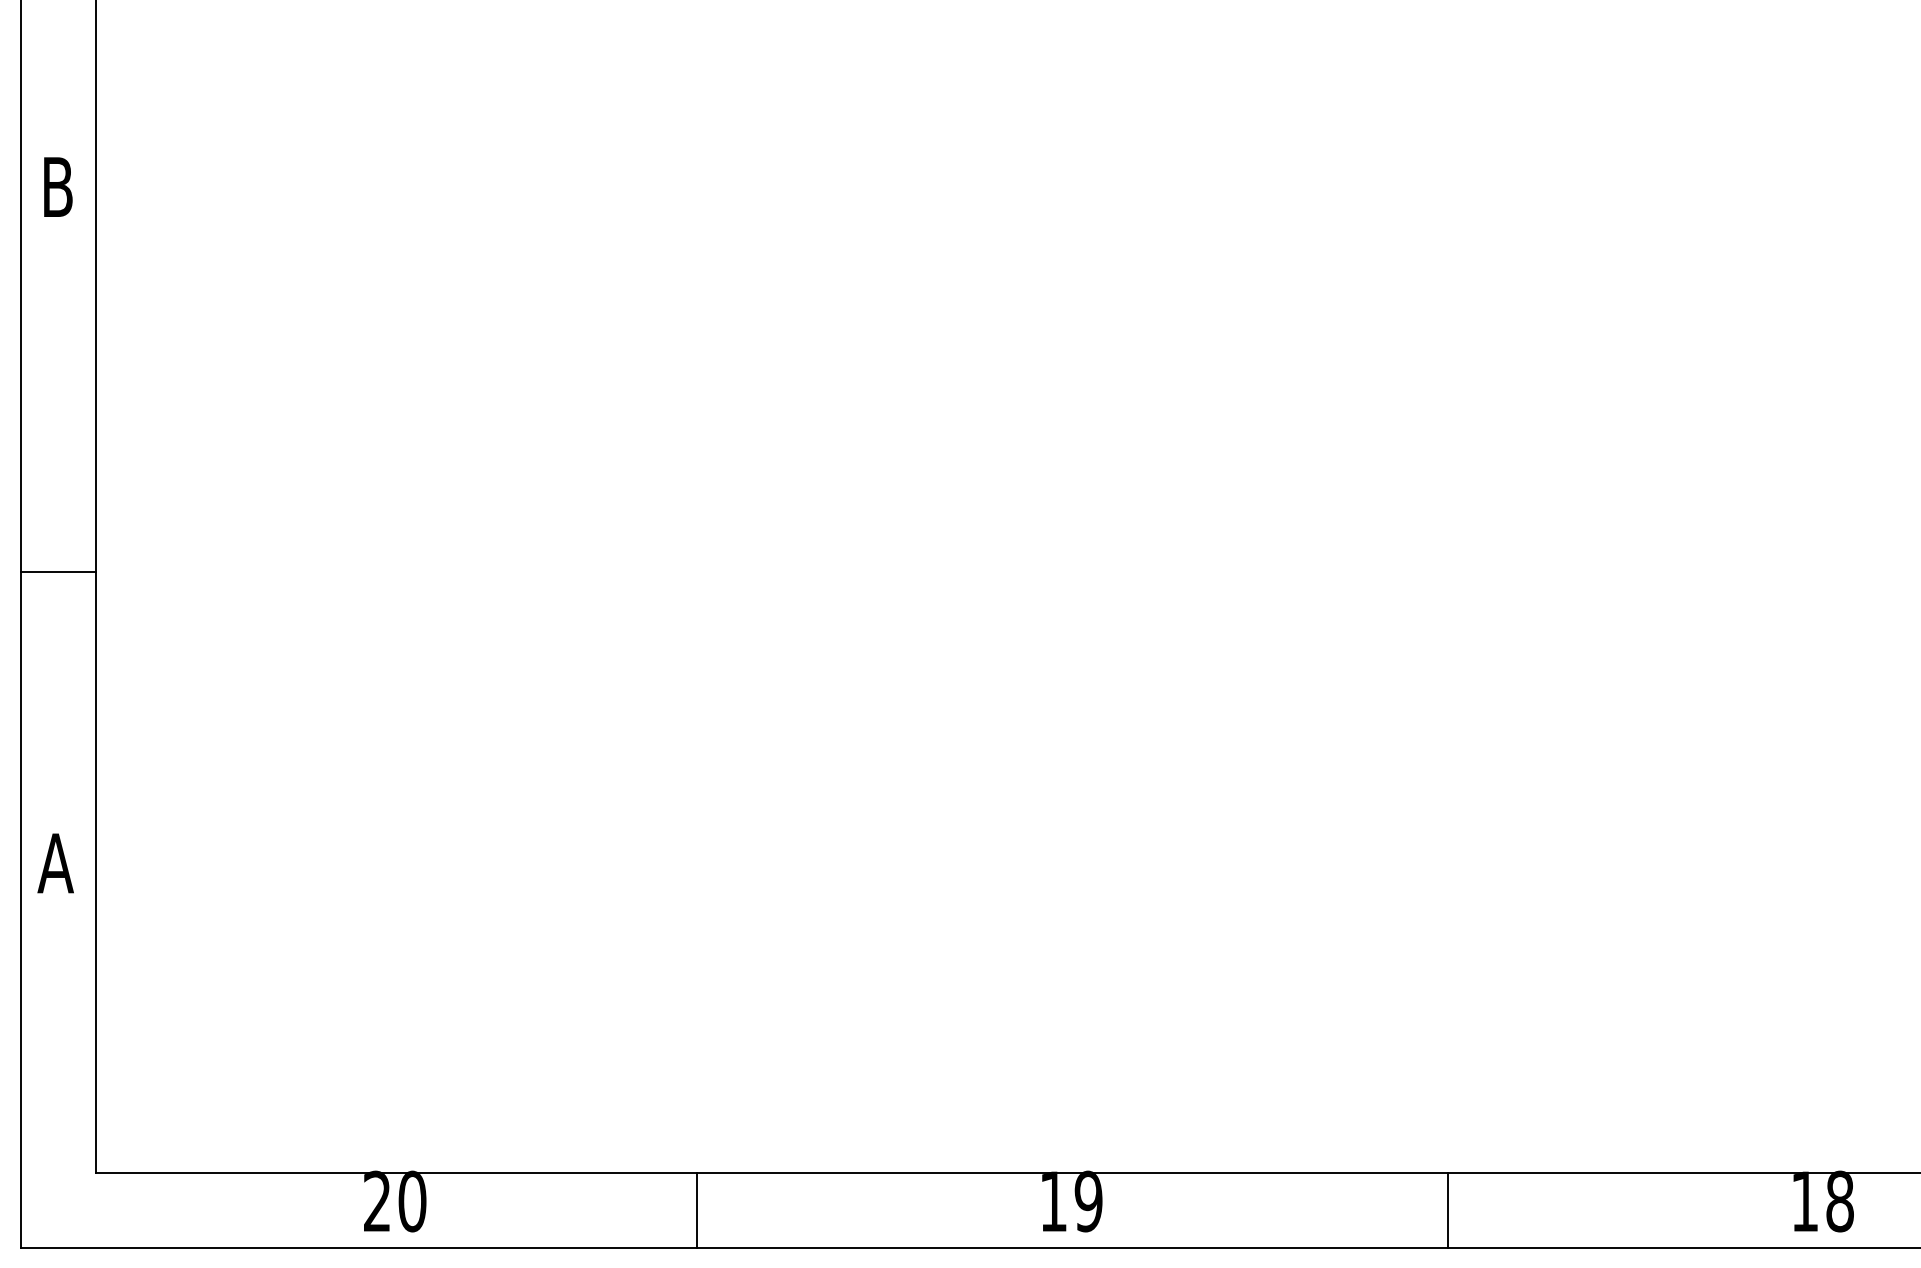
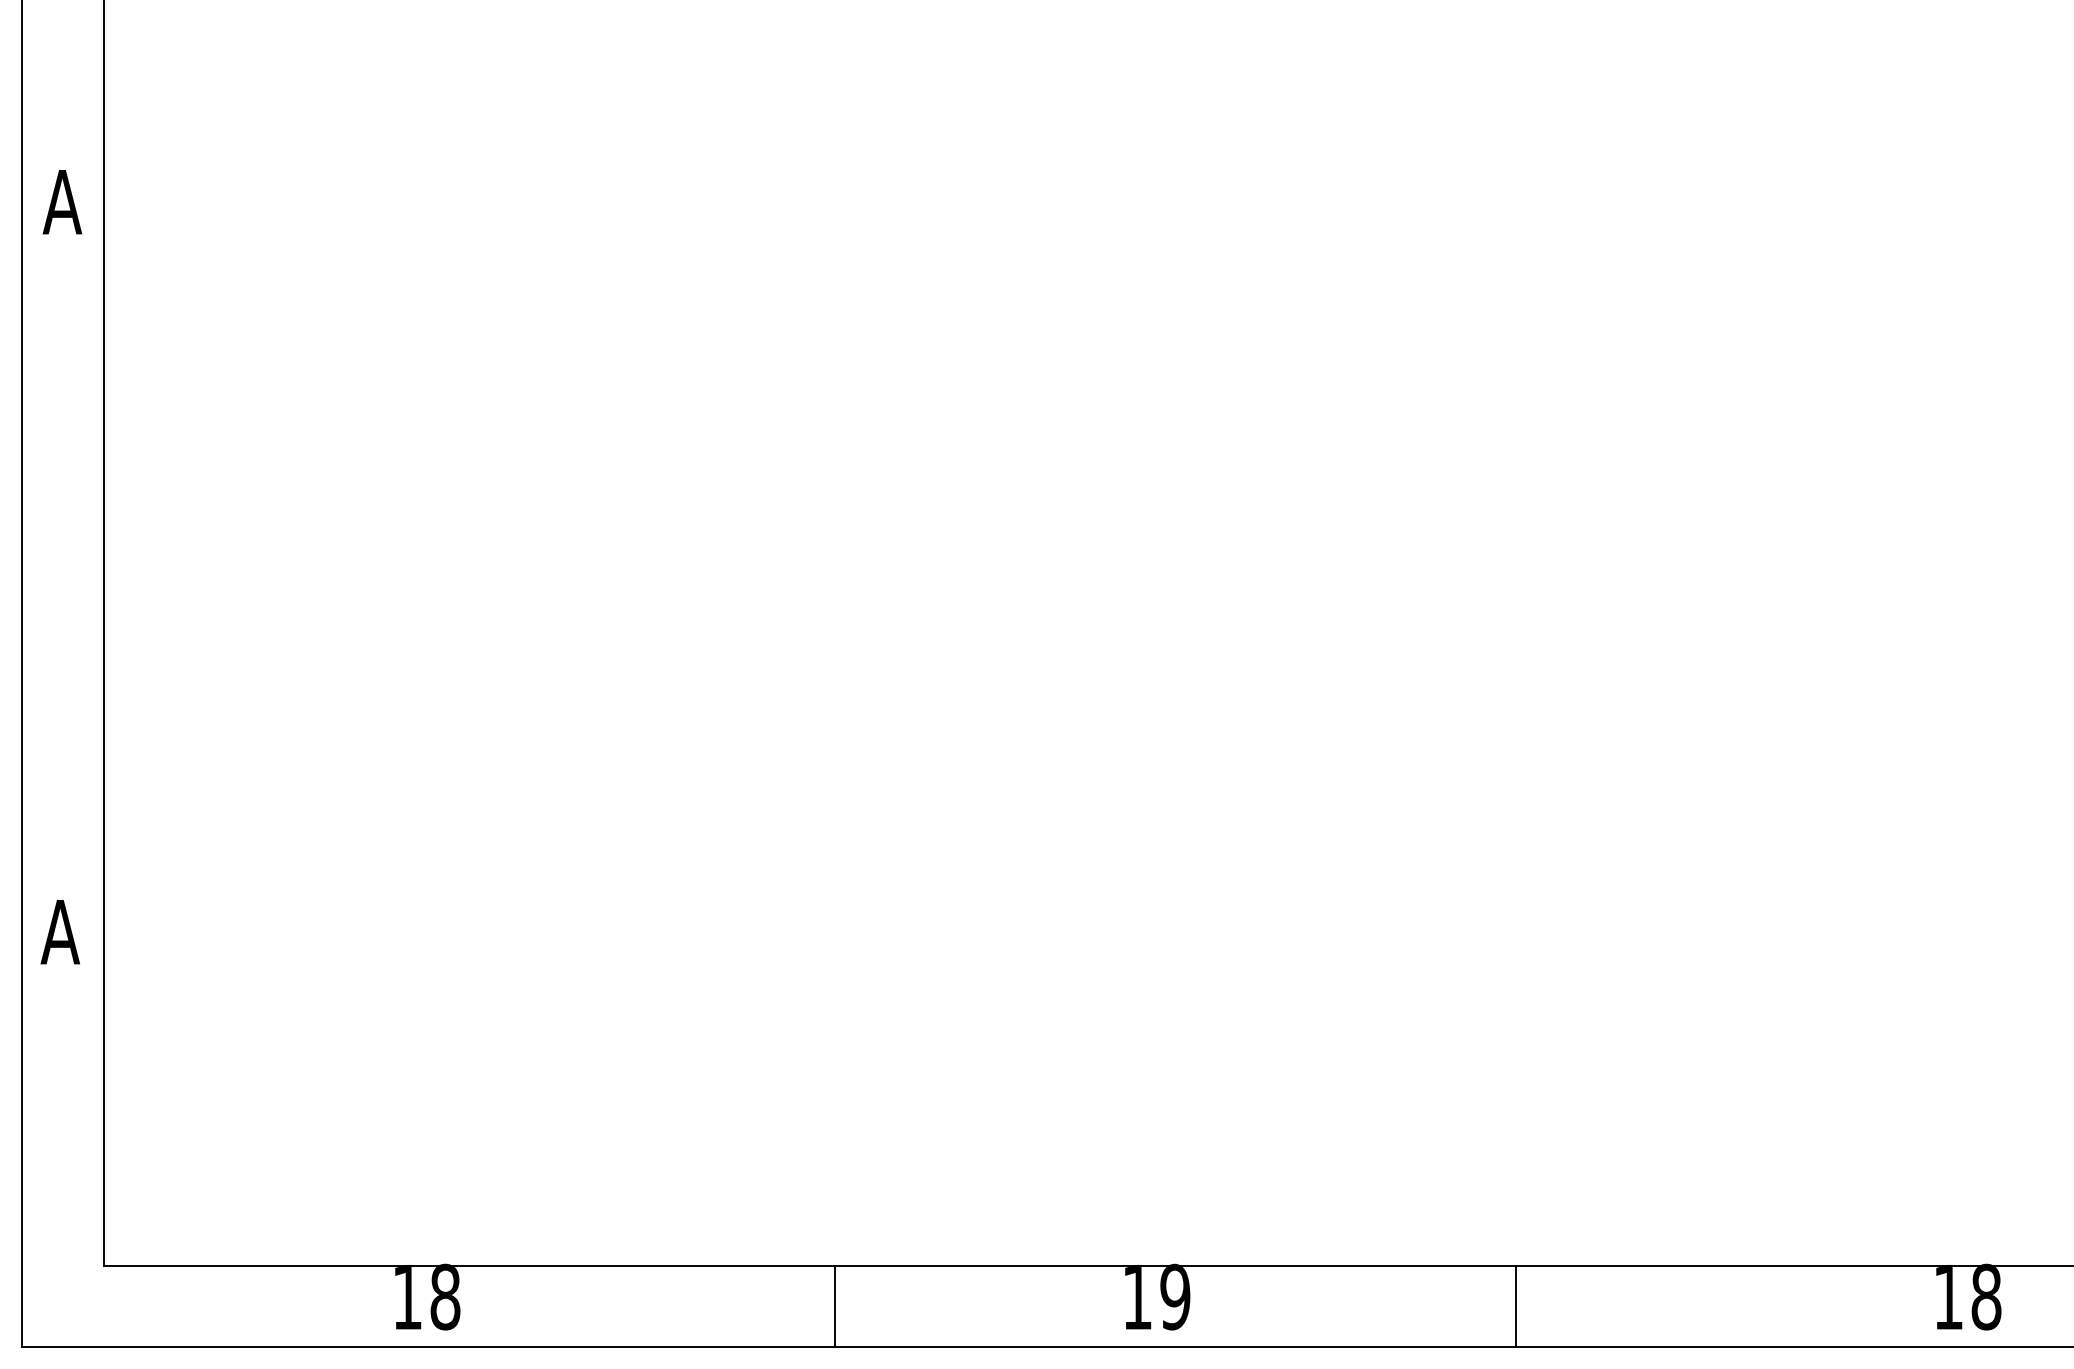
text: (57, 187) -> (62, 202), B -> A
line: (57, 571) -> (62, 617), removed
text: (394, 1200) -> (426, 1296), 20 -> 18
line: (696, 1210) -> (835, 1306), moved
line: (1448, 1210) -> (1516, 1306), moved

